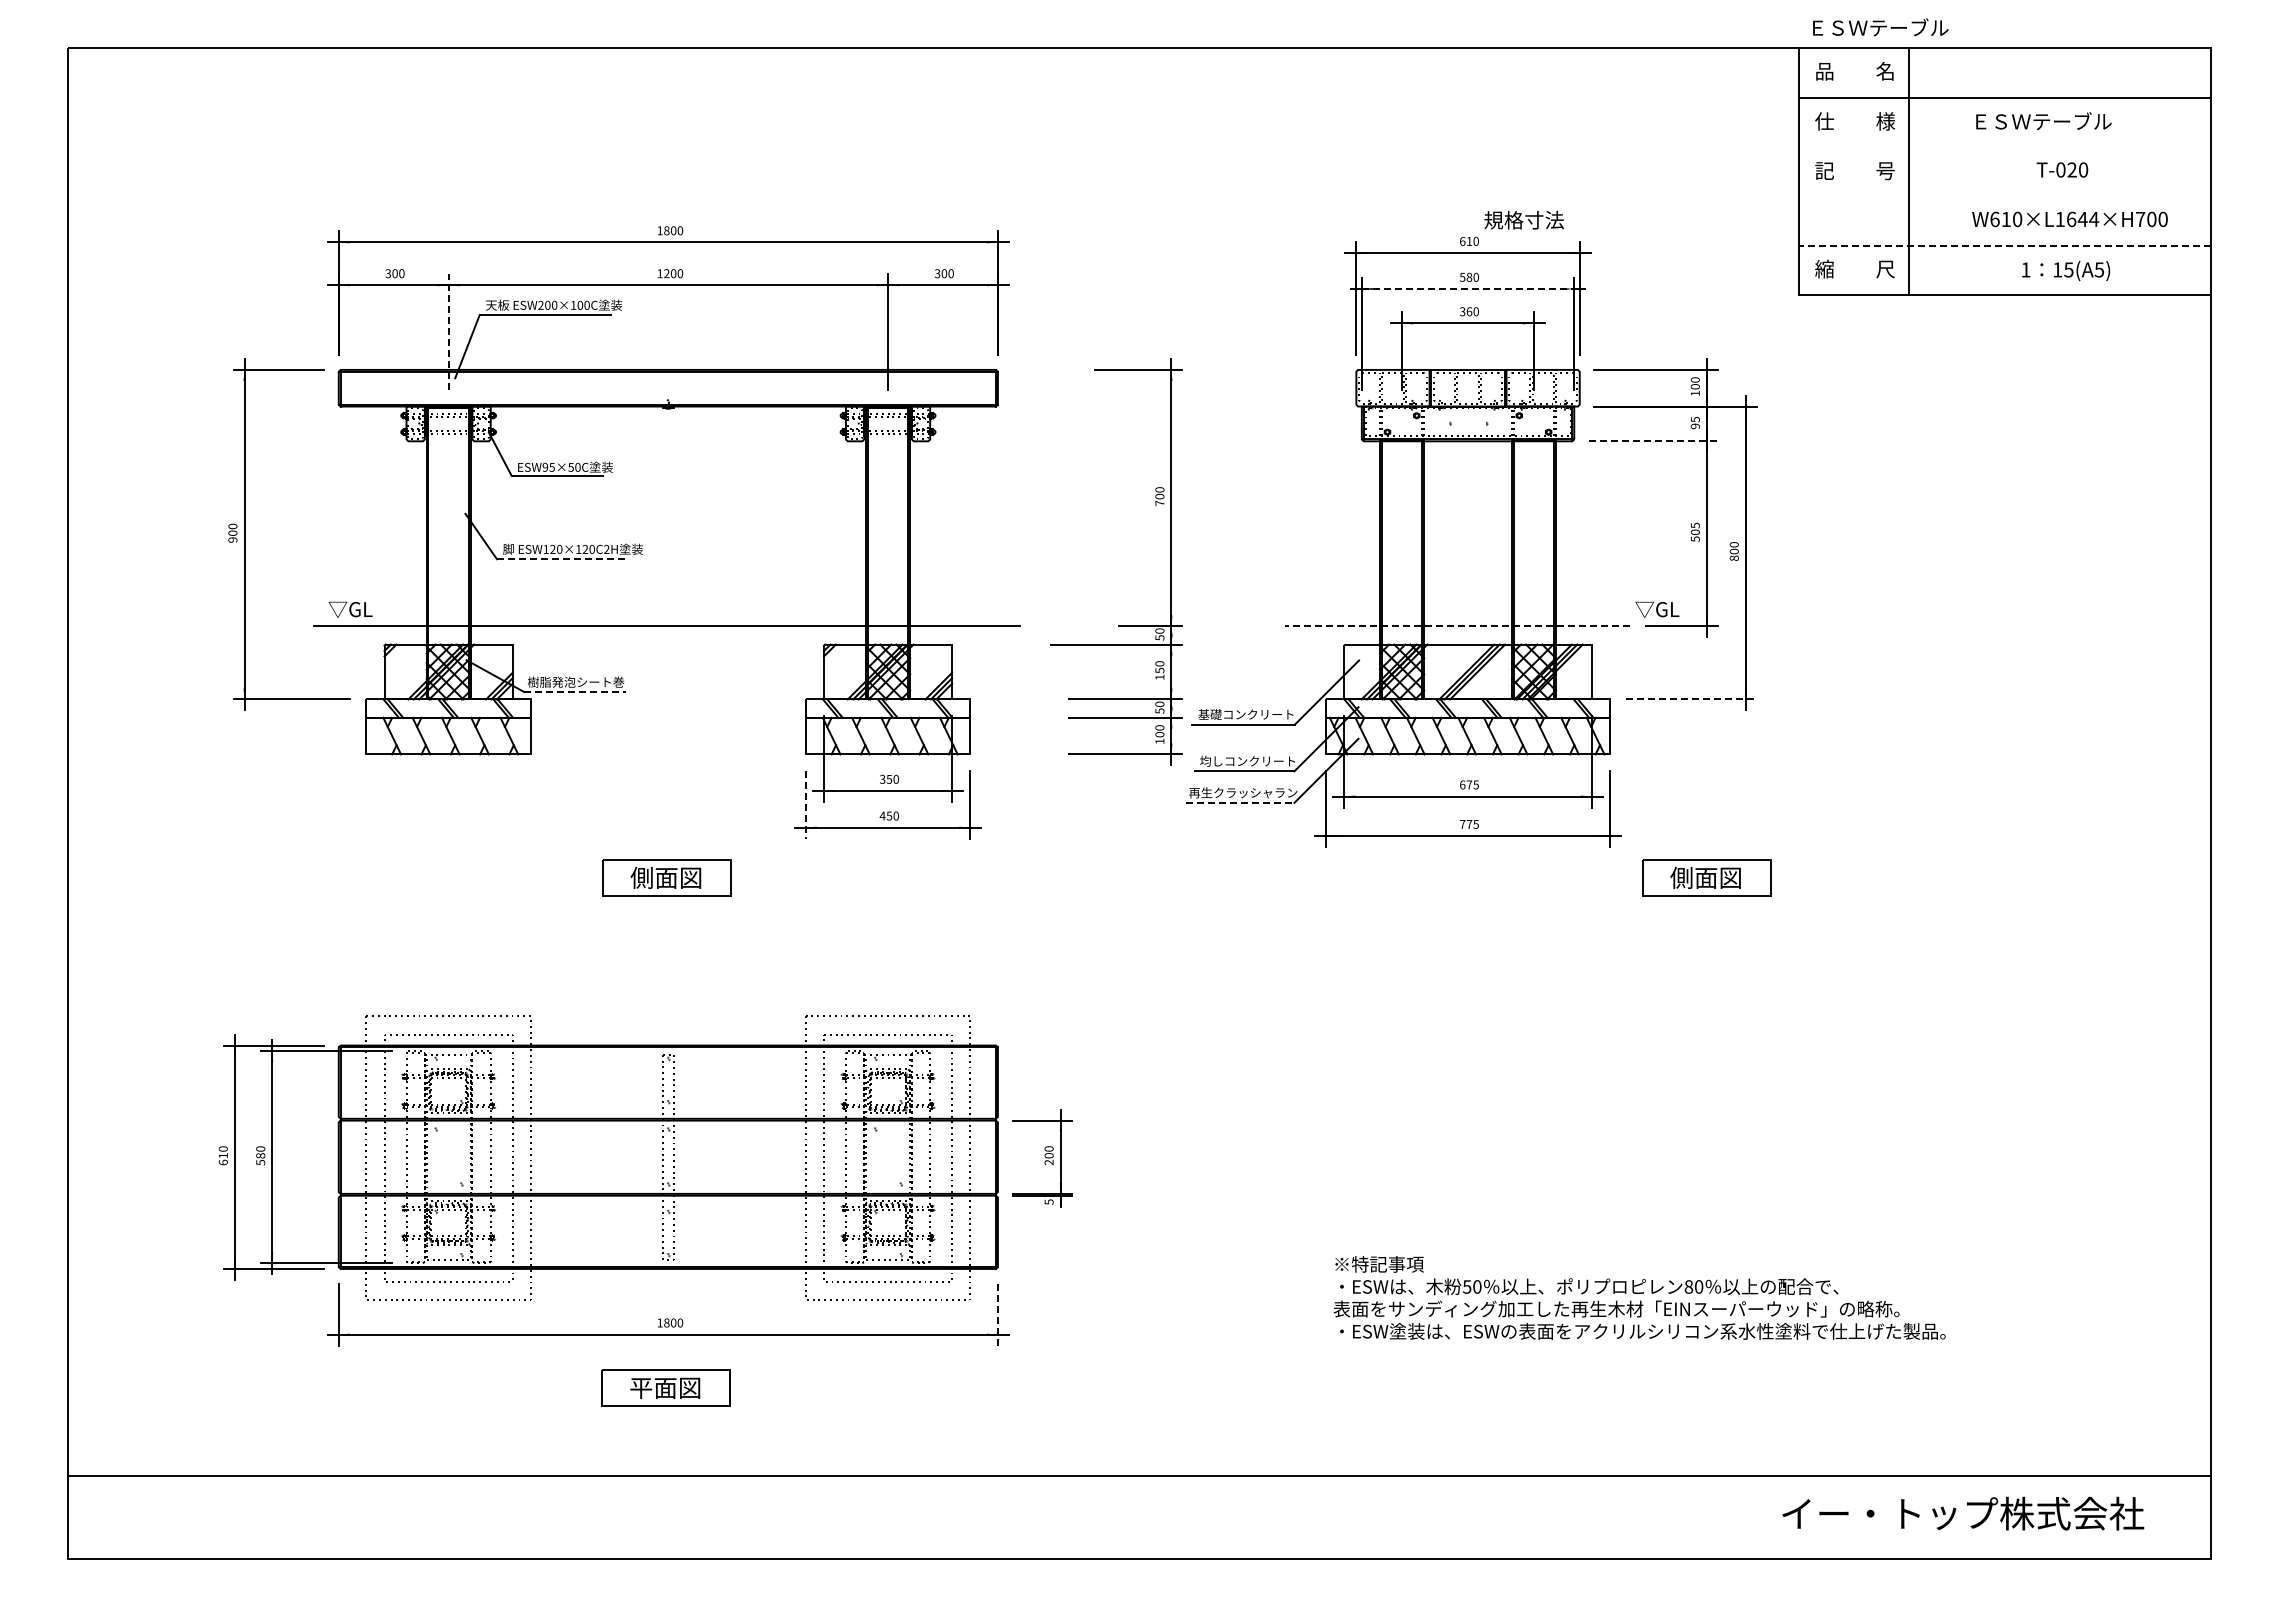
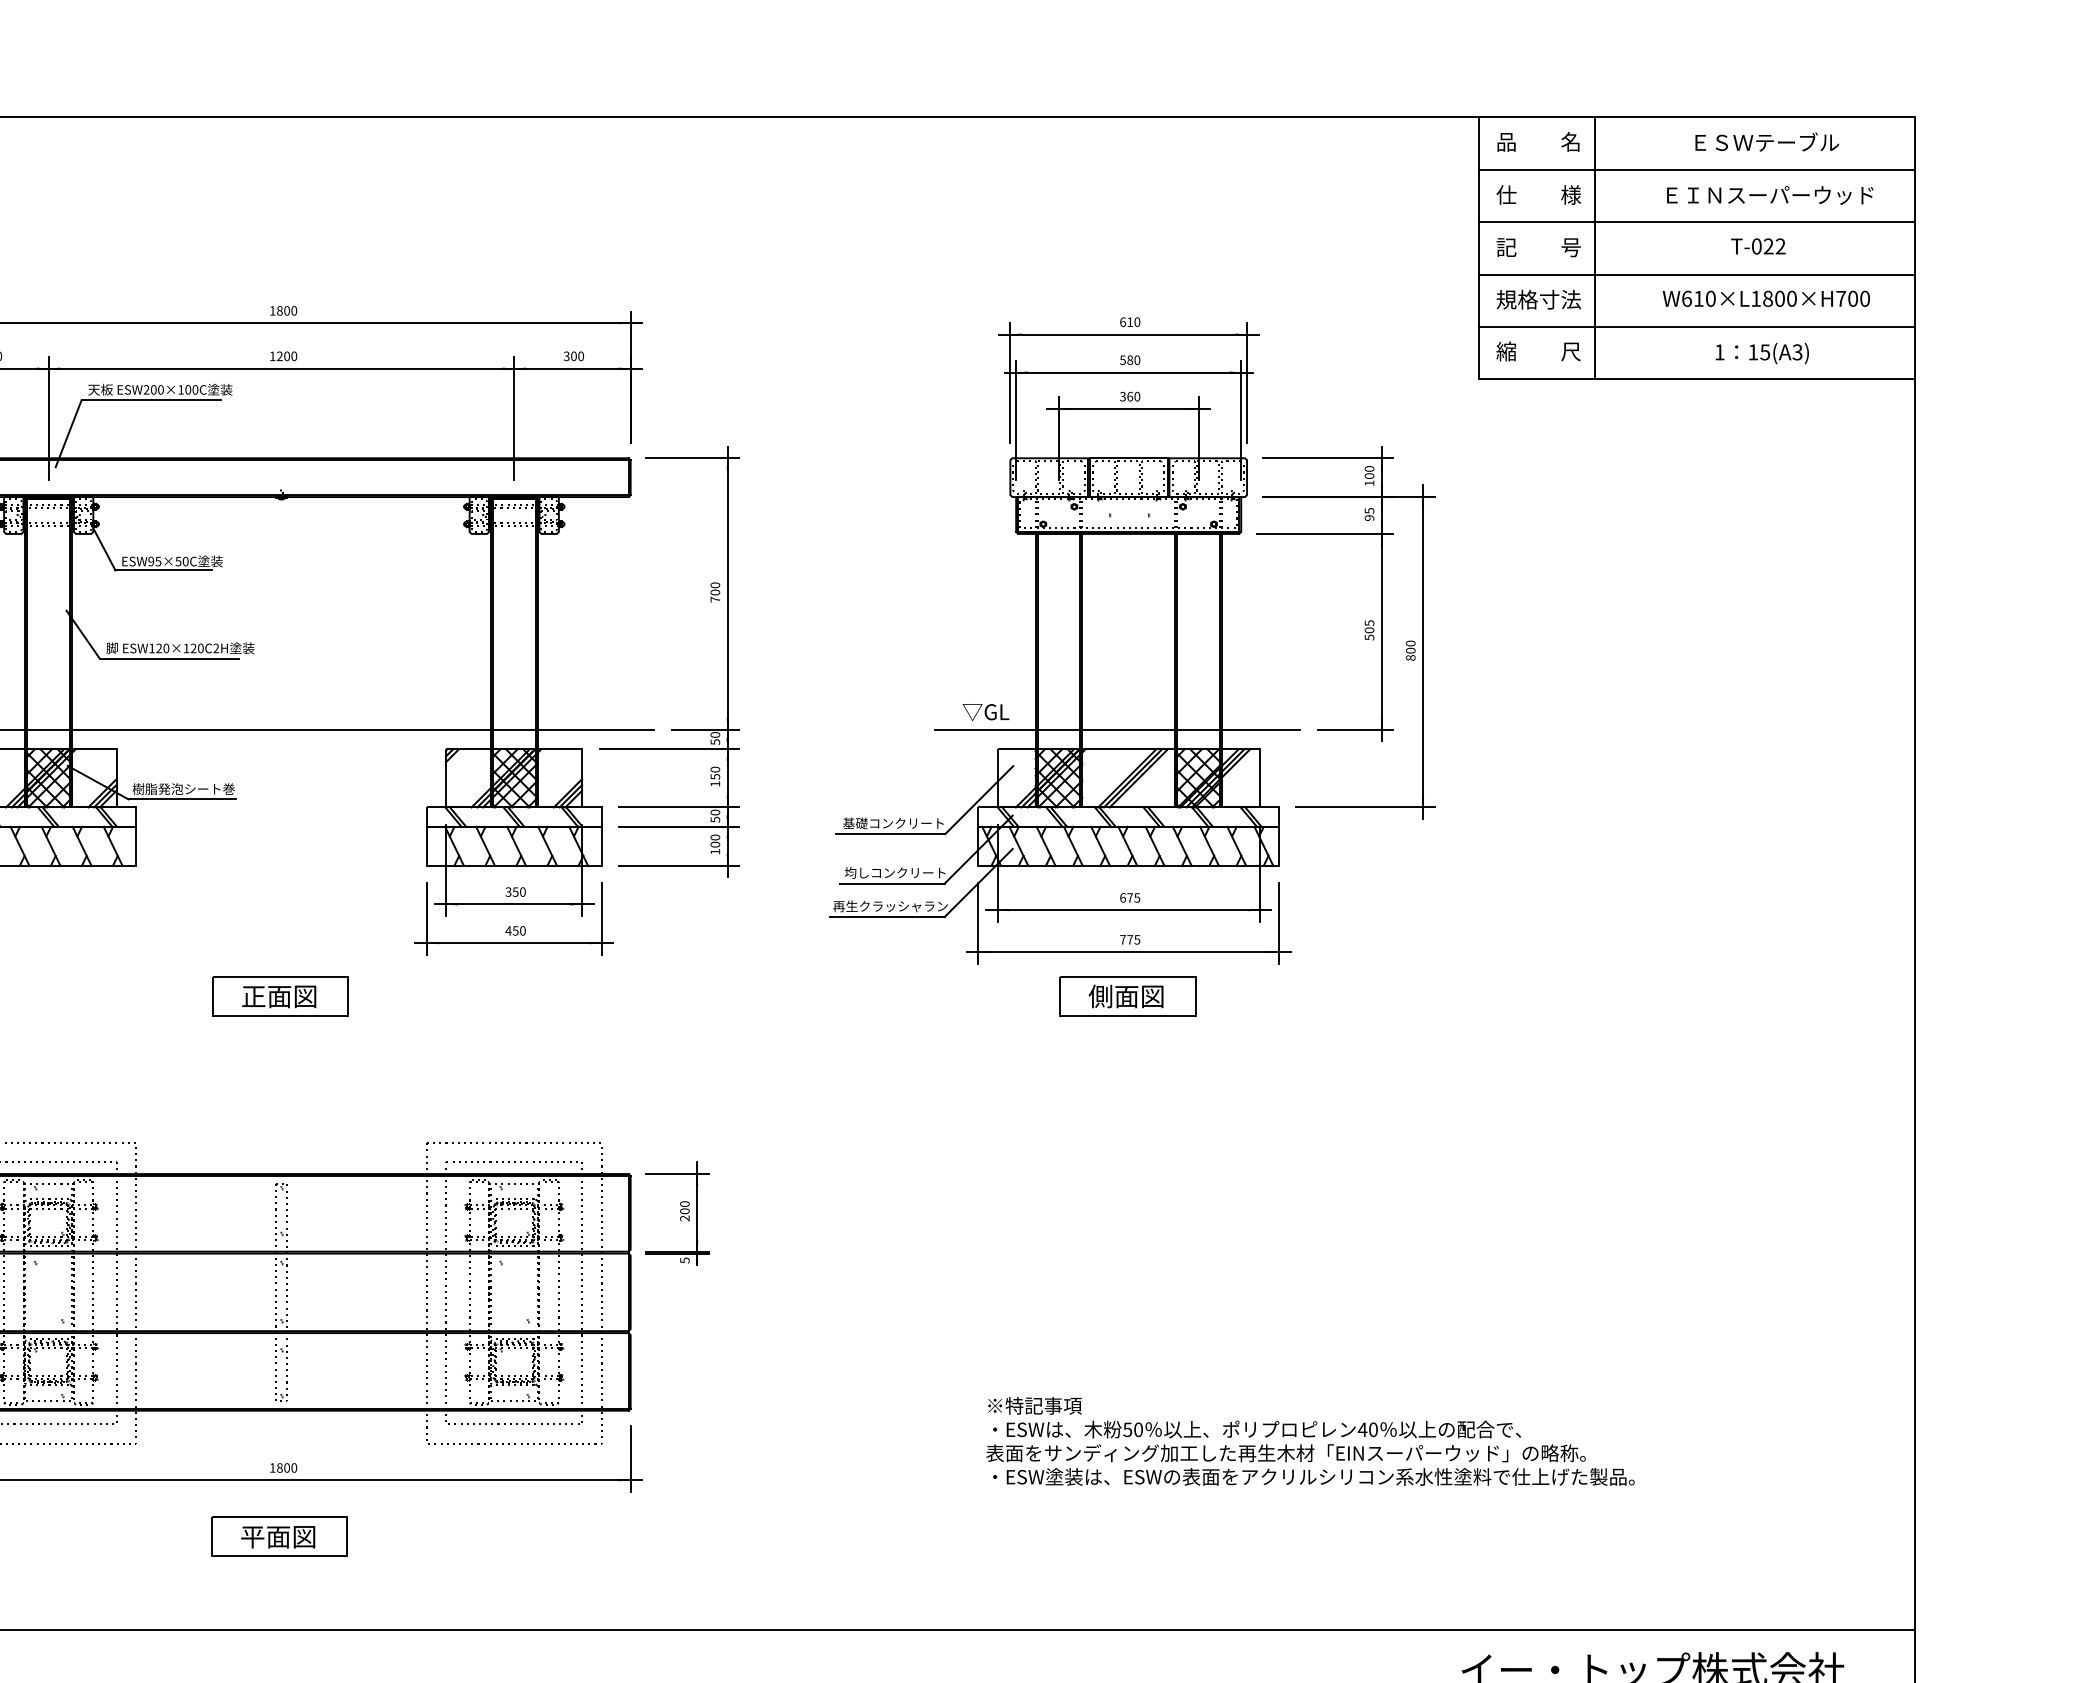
text: (1880, 27) -> (1766, 142), moved
text: (2083, 121) -> (1780, 195), ＥＳＷテーブル -> ＥＩＮスーパーウッド
line: (2004, 147) -> (1697, 222), added
text: (2083, 169) -> (1780, 245), T-020 -> T-022
line: (2004, 196) -> (1697, 274), added
text: (2083, 219) -> (1780, 298), W610×L1644×H700 -> W610×L1800×H700
text: (1523, 220) -> (1538, 299), moved
line: (2004, 245) -> (1697, 326), dashed -> solid
text: (2099, 269) -> (1797, 351), 15(A5) -> 15(A3)
line: (1468, 288) -> (1129, 372), dashed -> solid
line: (448, 332) -> (48, 418), dashed -> solid
line: (1653, 441) -> (1325, 534), dashed -> solid
line: (562, 559) -> (169, 659), dashed -> solid
part: (1170, 561) -> (726, 661), moved
text: (1657, 609) -> (986, 712), moved
line: (1456, 626) -> (1116, 730), dashed -> solid
line: (574, 691) -> (182, 798), dashed -> solid
line: (1692, 699) -> (1366, 807), dashed -> solid
line: (1240, 802) -> (887, 916), dashed -> solid
line: (805, 804) -> (426, 918), dashed -> solid
text: (641, 877) -> (253, 996), 側面図 -> 正面図
part: (1706, 877) -> (1127, 996), moved
part: (1042, 1158) -> (677, 1214), moved
text: (1688, 1286) -> (1362, 1429), 80 -> 40
line: (997, 1315) -> (630, 1460), dashed -> solid

